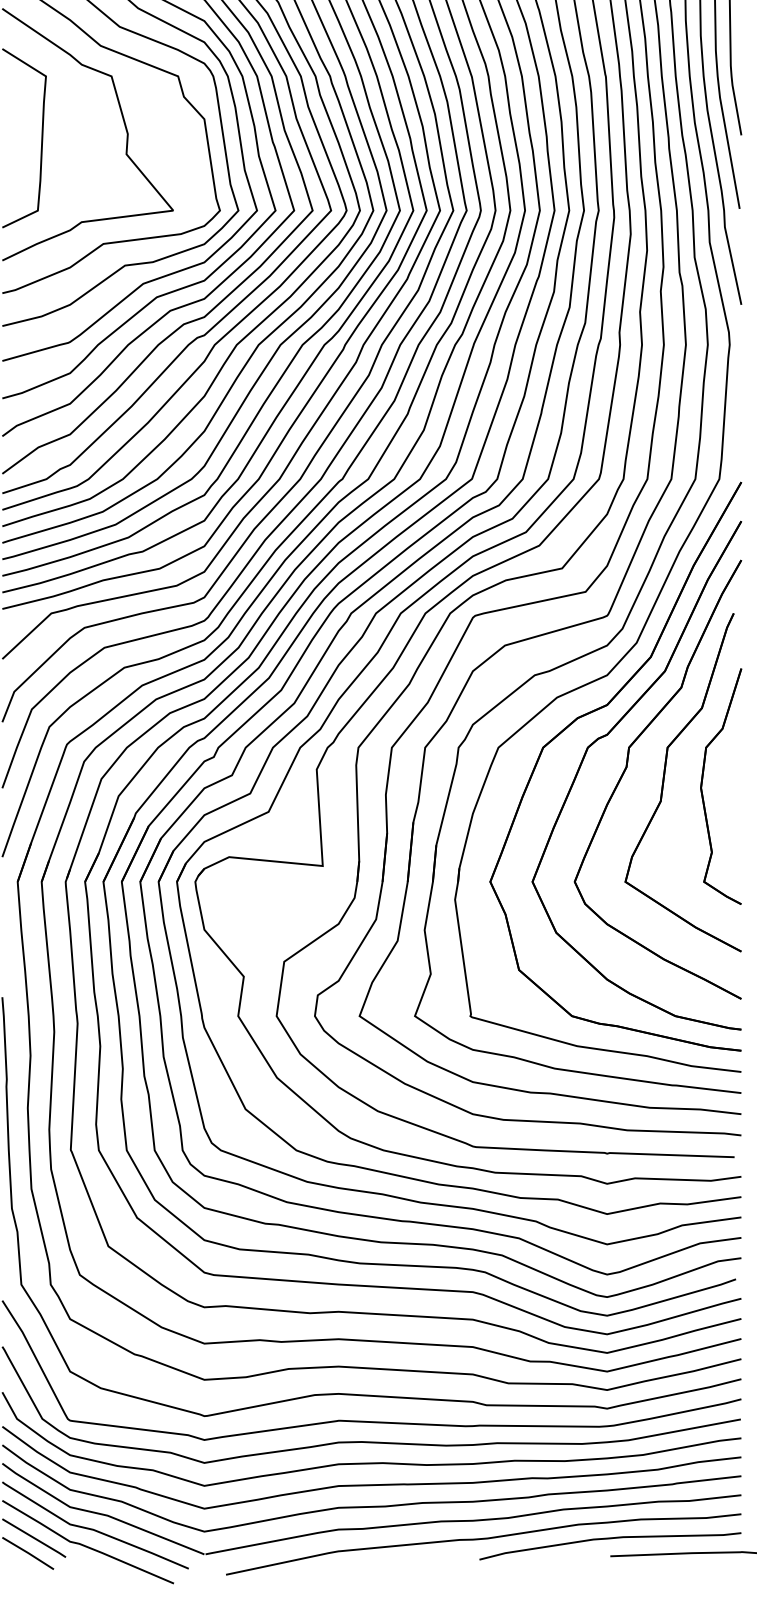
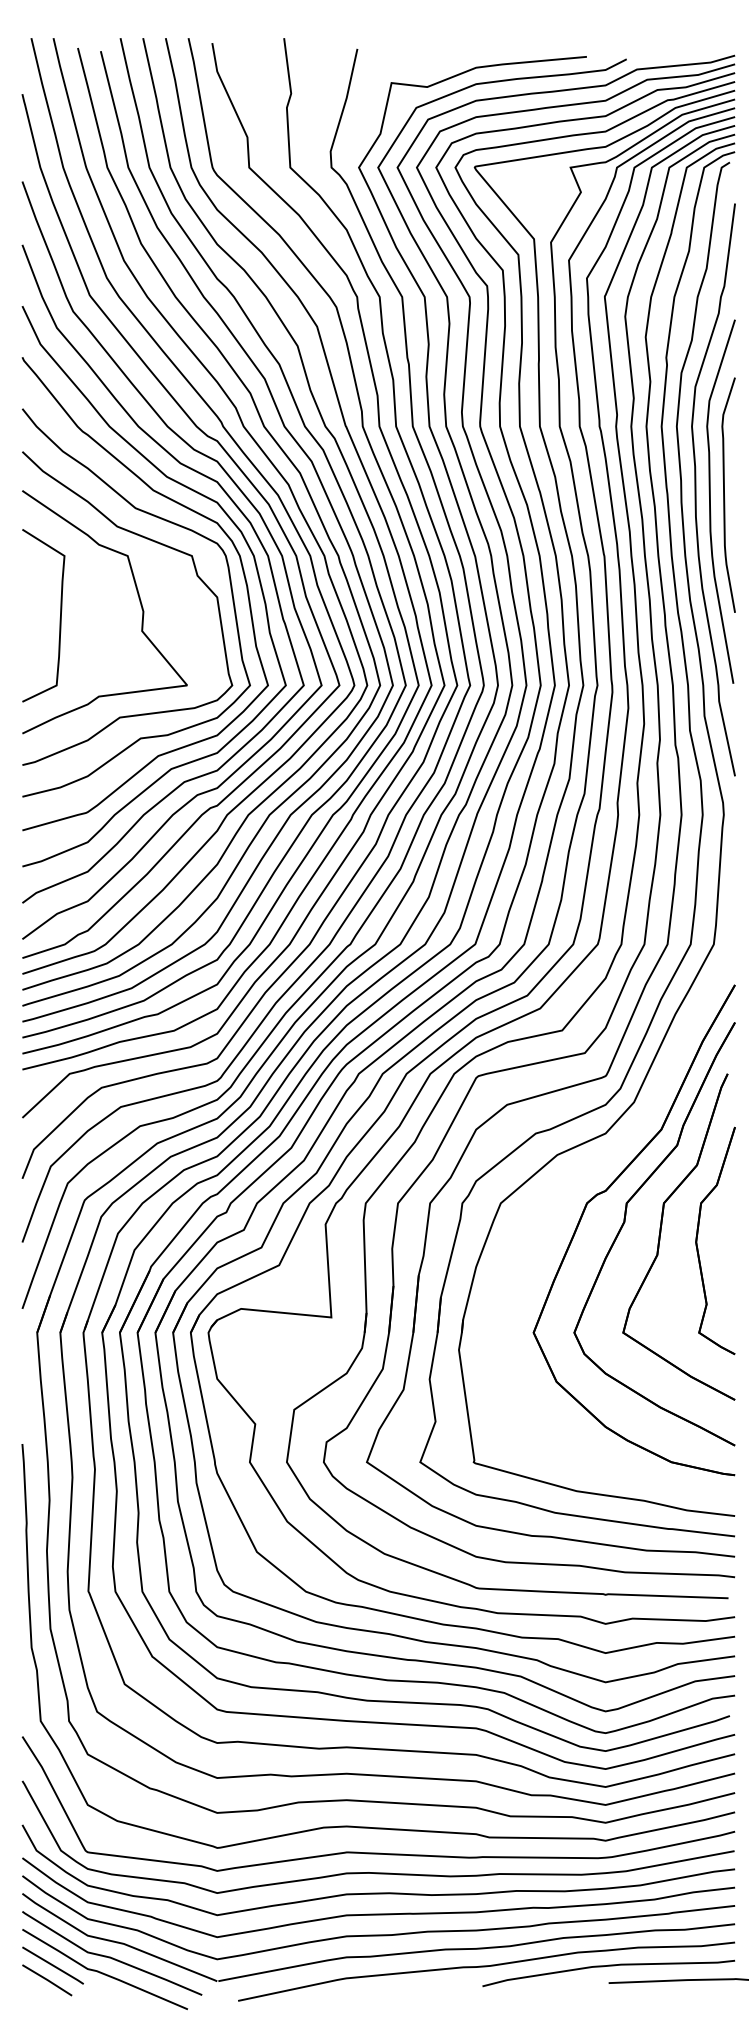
part: (593, 712) -> (592, 1169), removed

